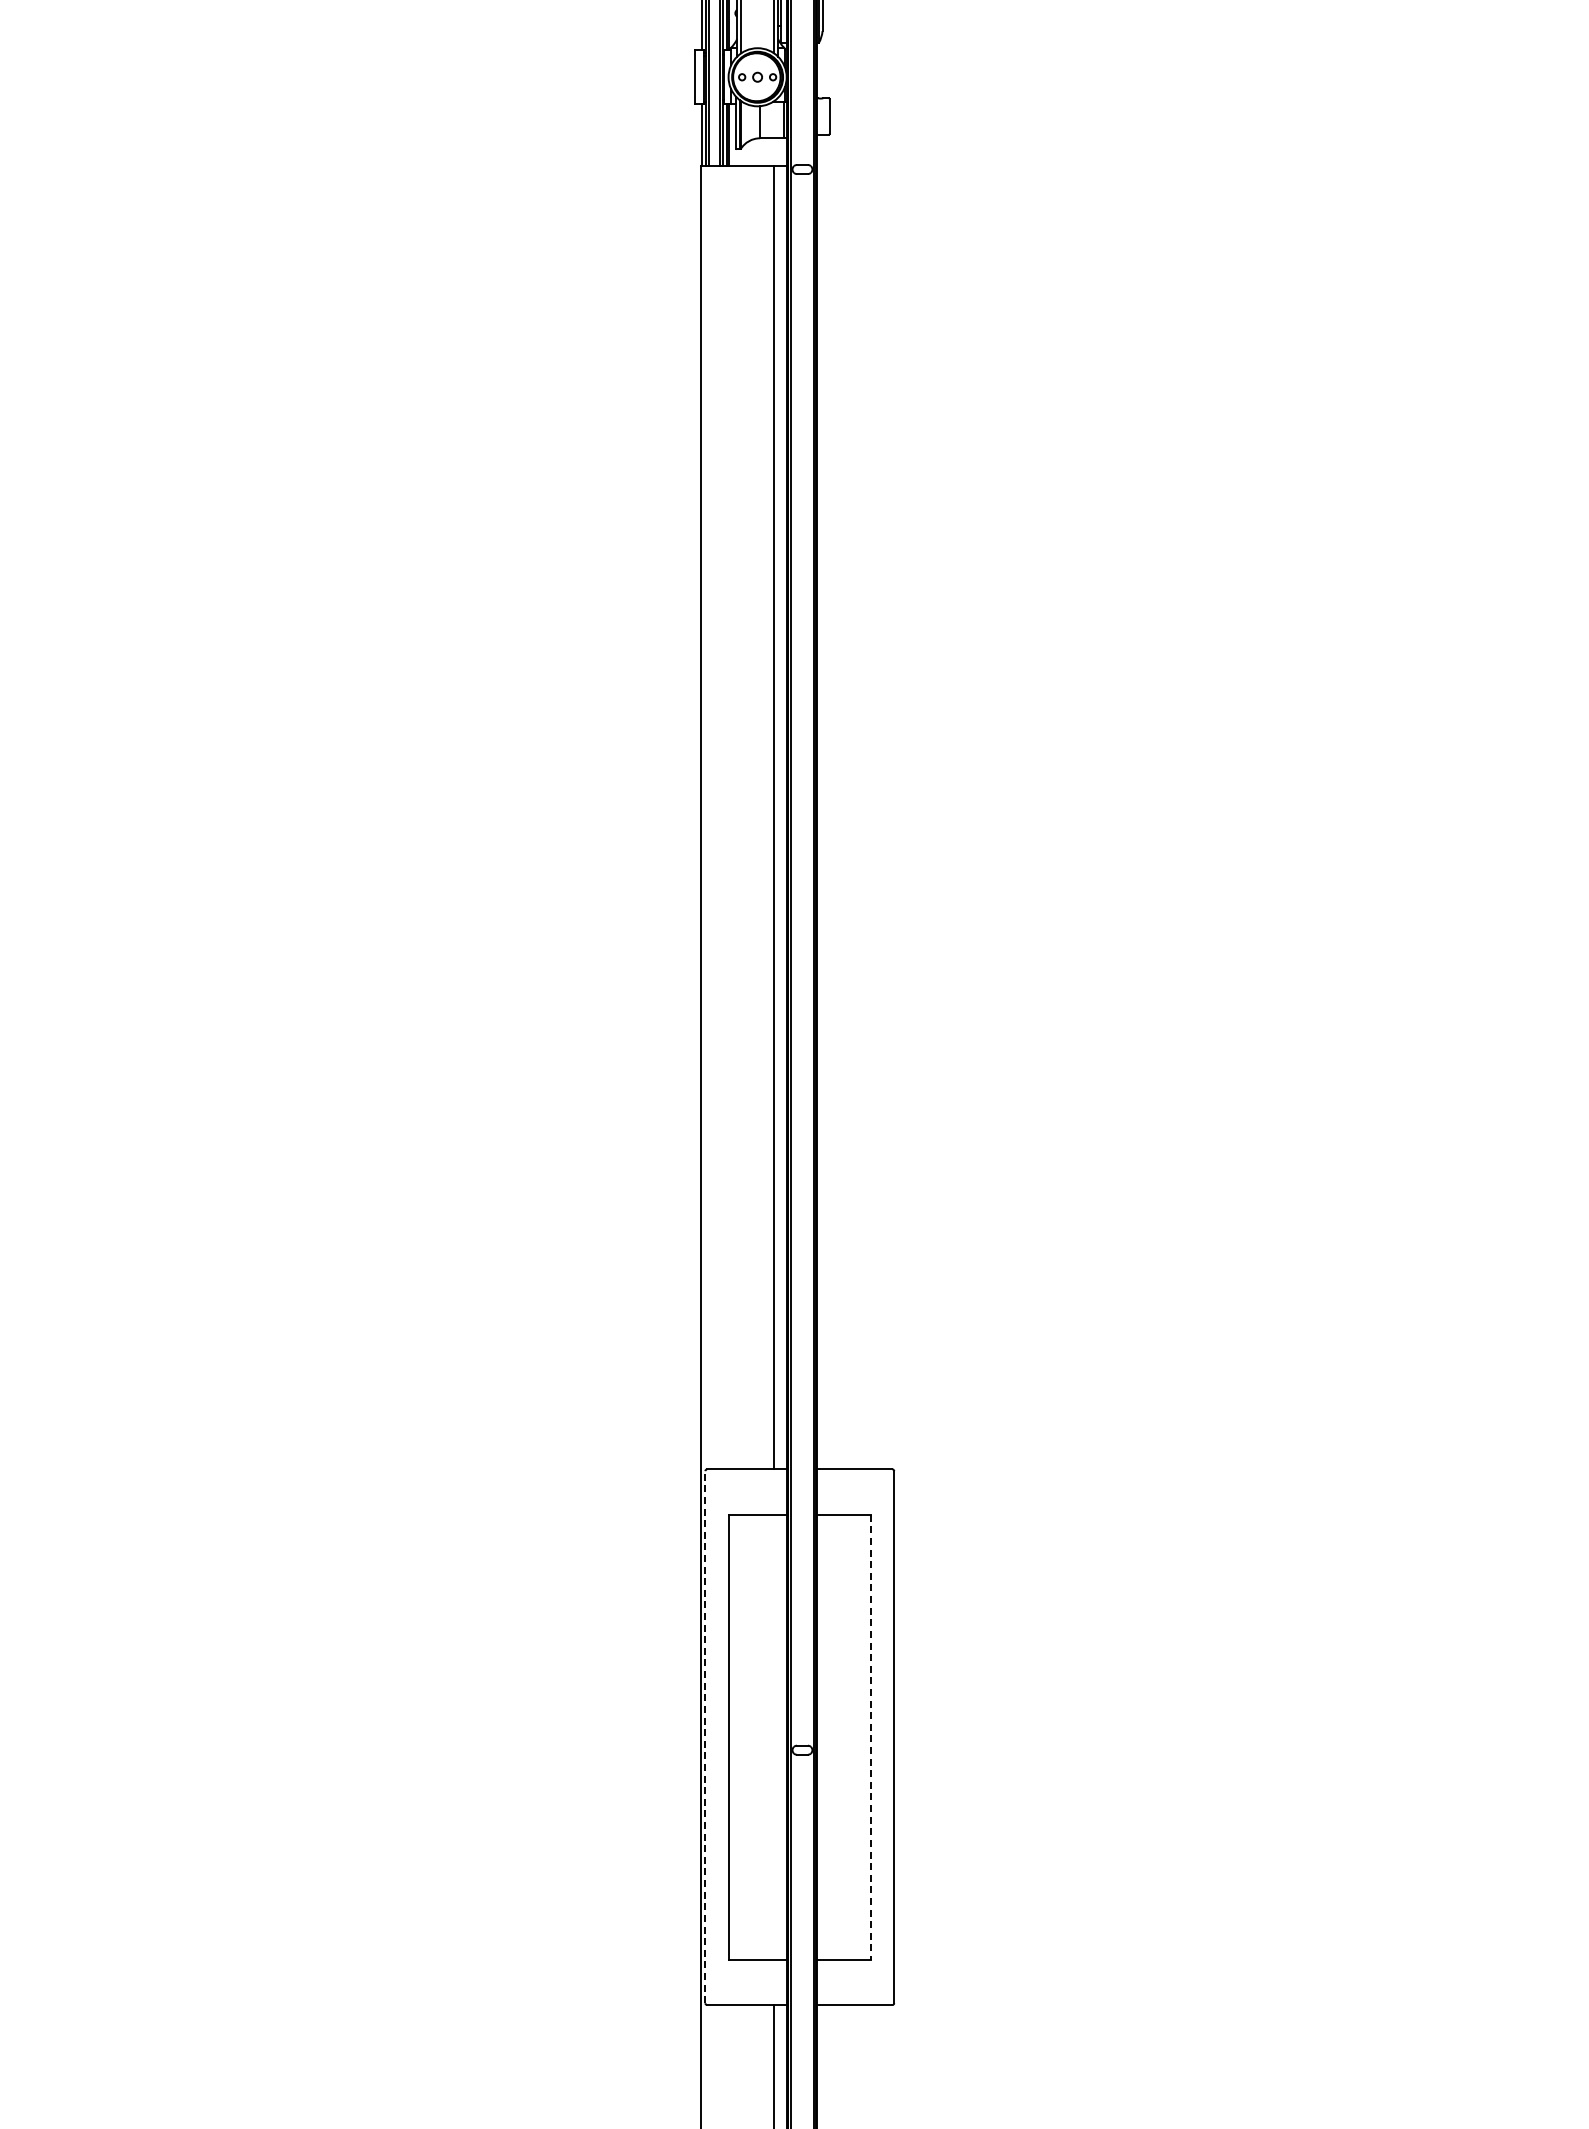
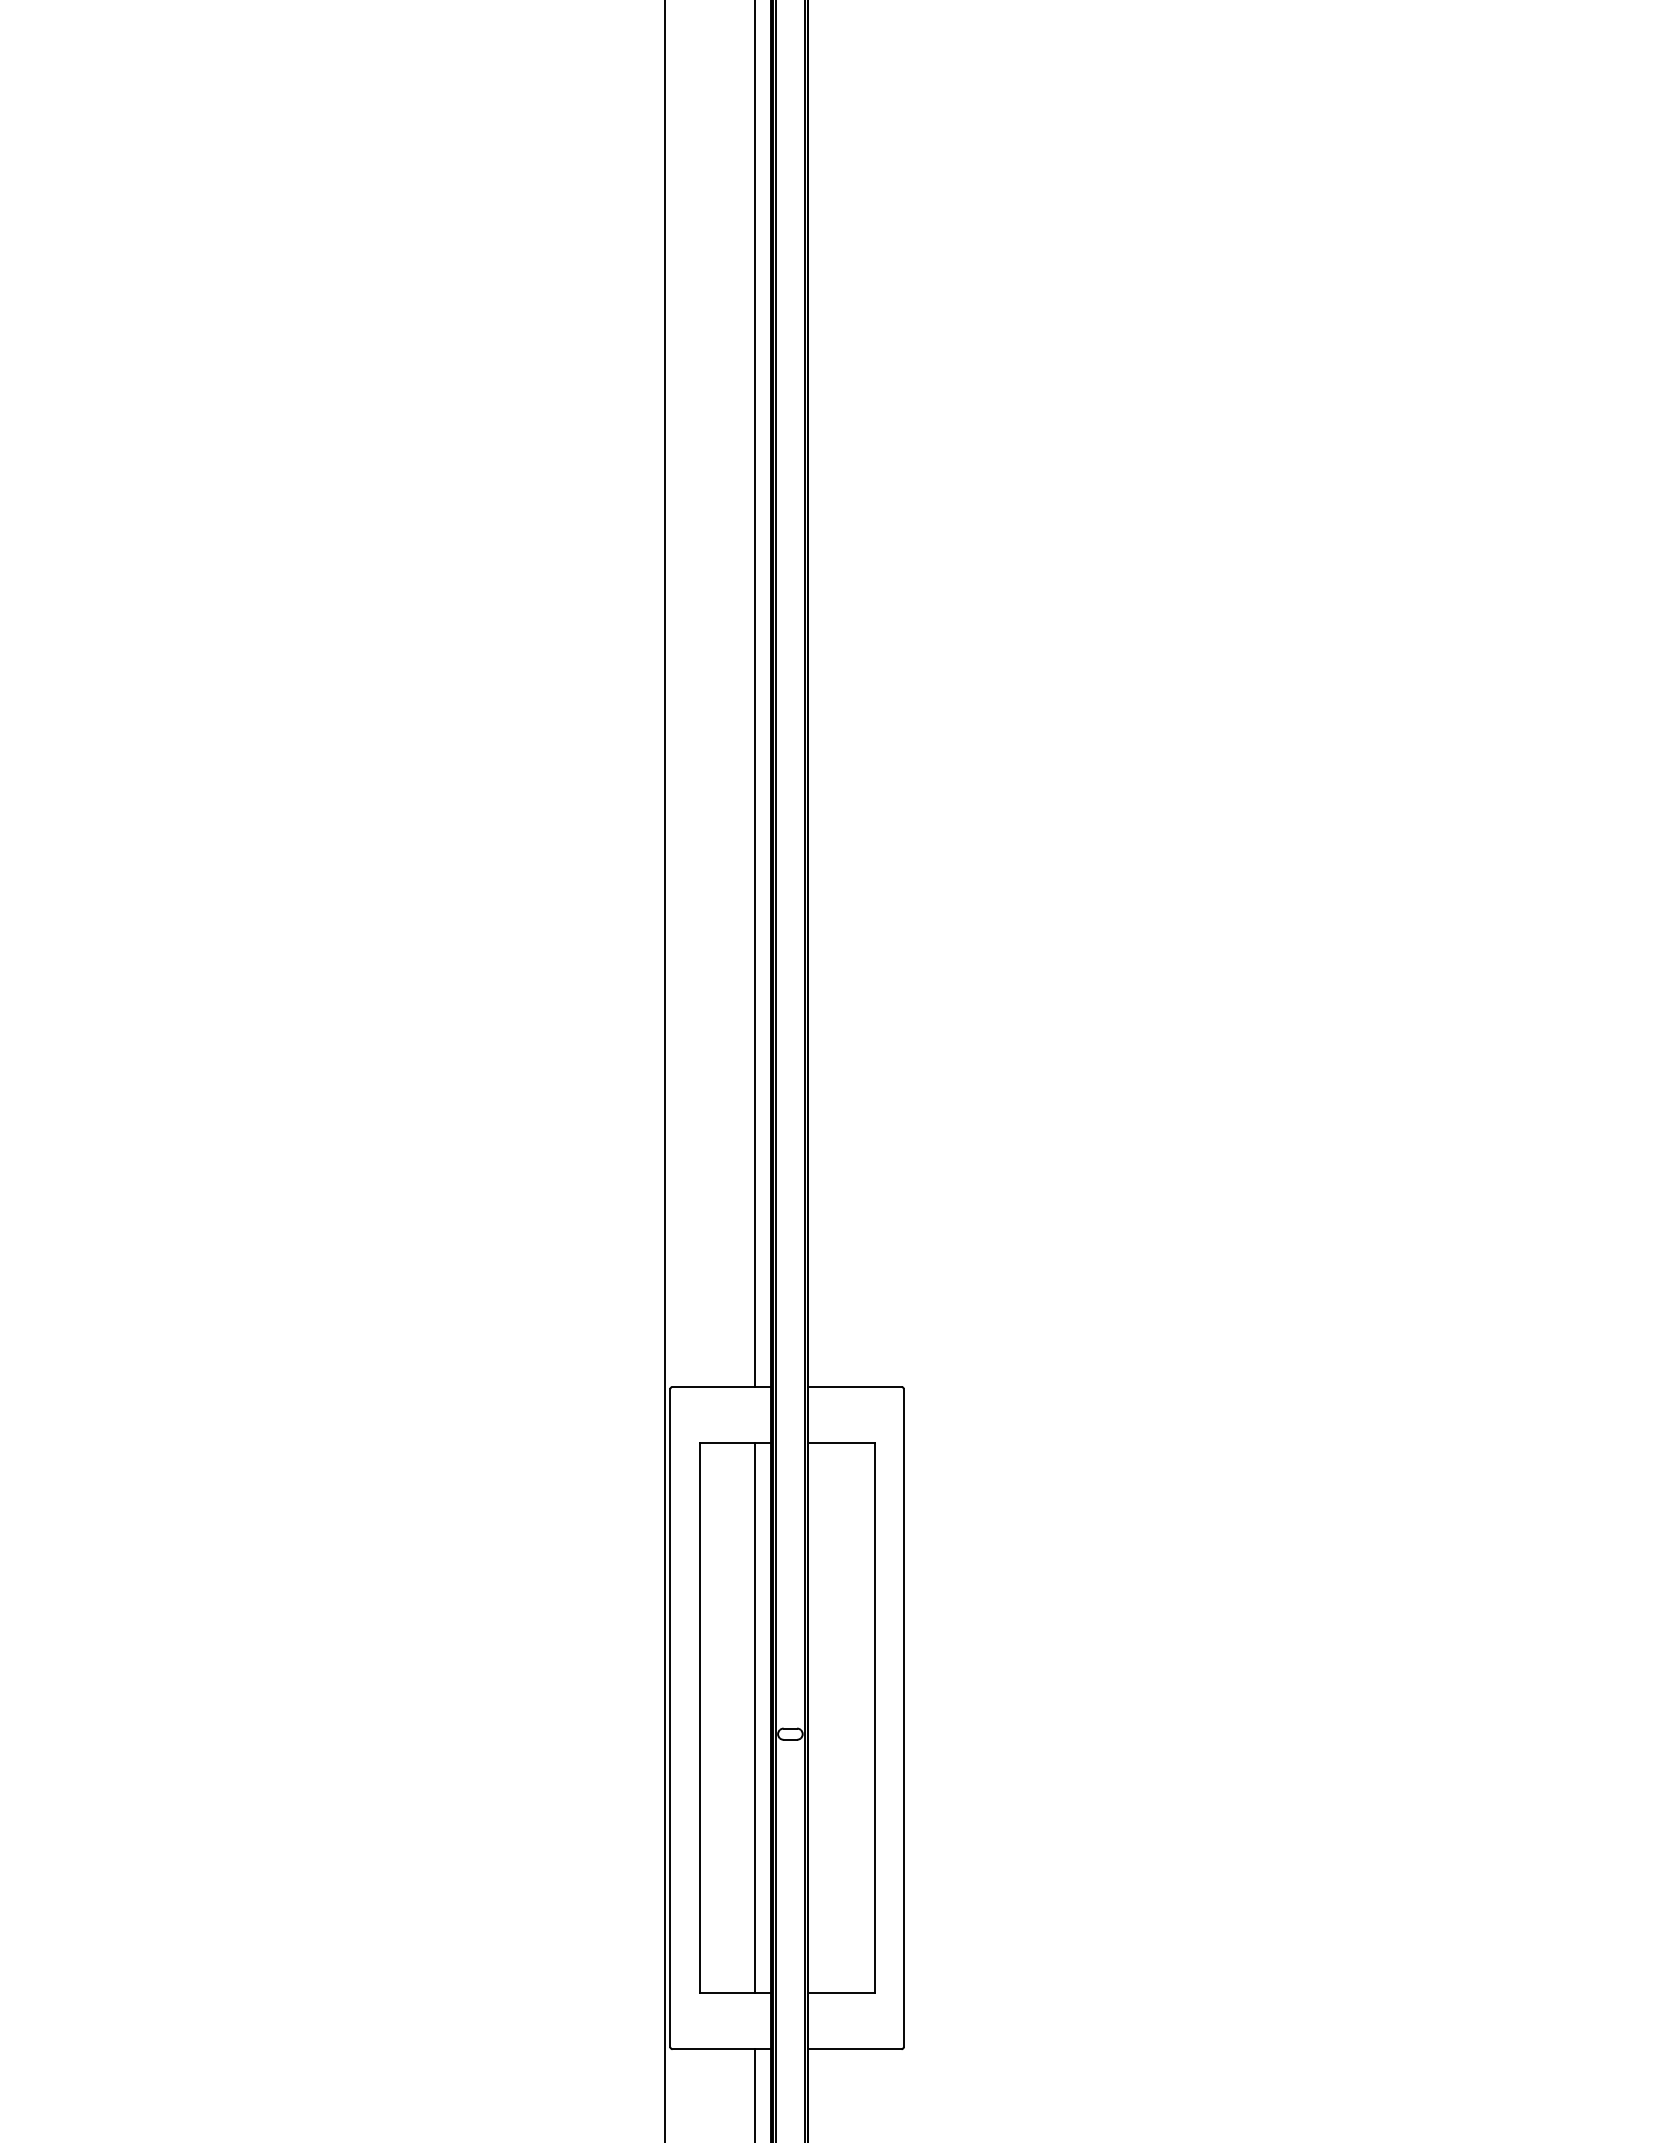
line: (705, 1736) -> (670, 1717), dashed -> solid
line: (773, 1736) -> (754, 1717), added
line: (870, 1737) -> (874, 1718), dashed -> solid

